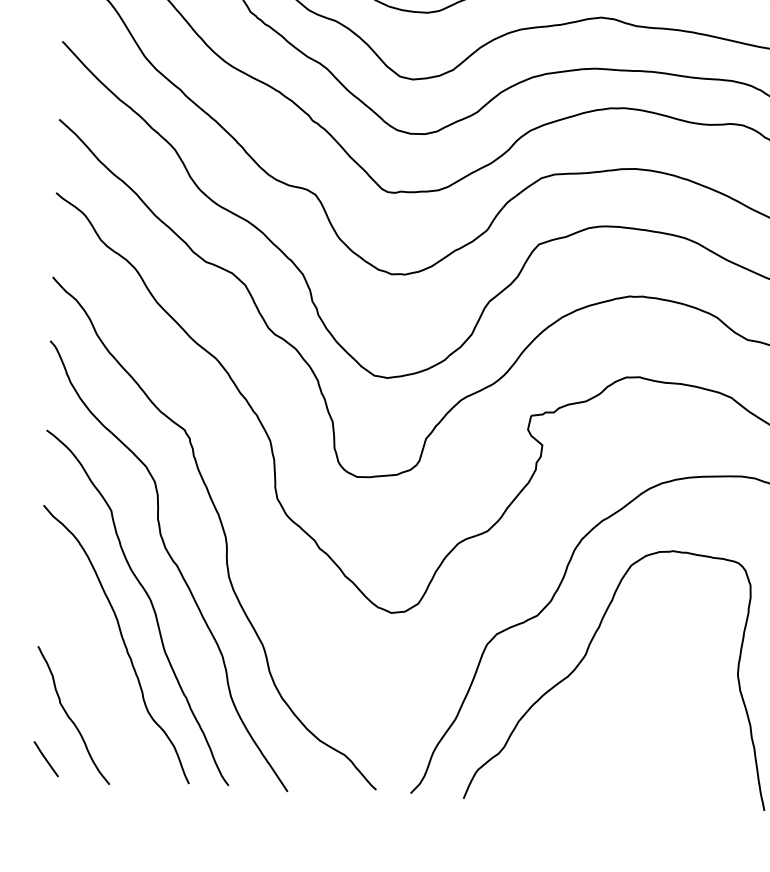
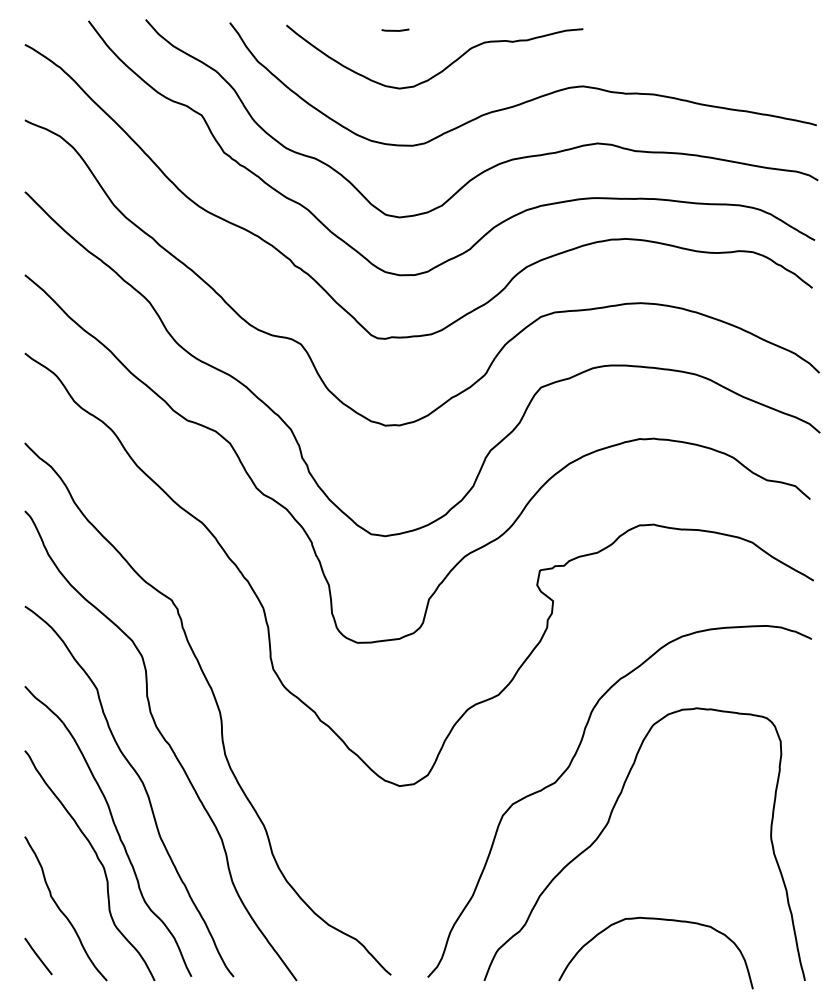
curve: (105, 670) -> (97, 859), added
curve: (631, 748) -> (661, 920), added

